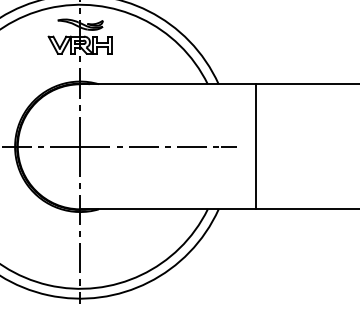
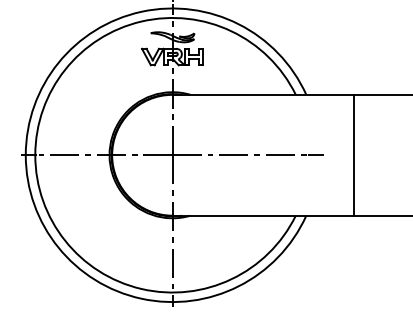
line: (256, 146) -> (353, 154), moved

